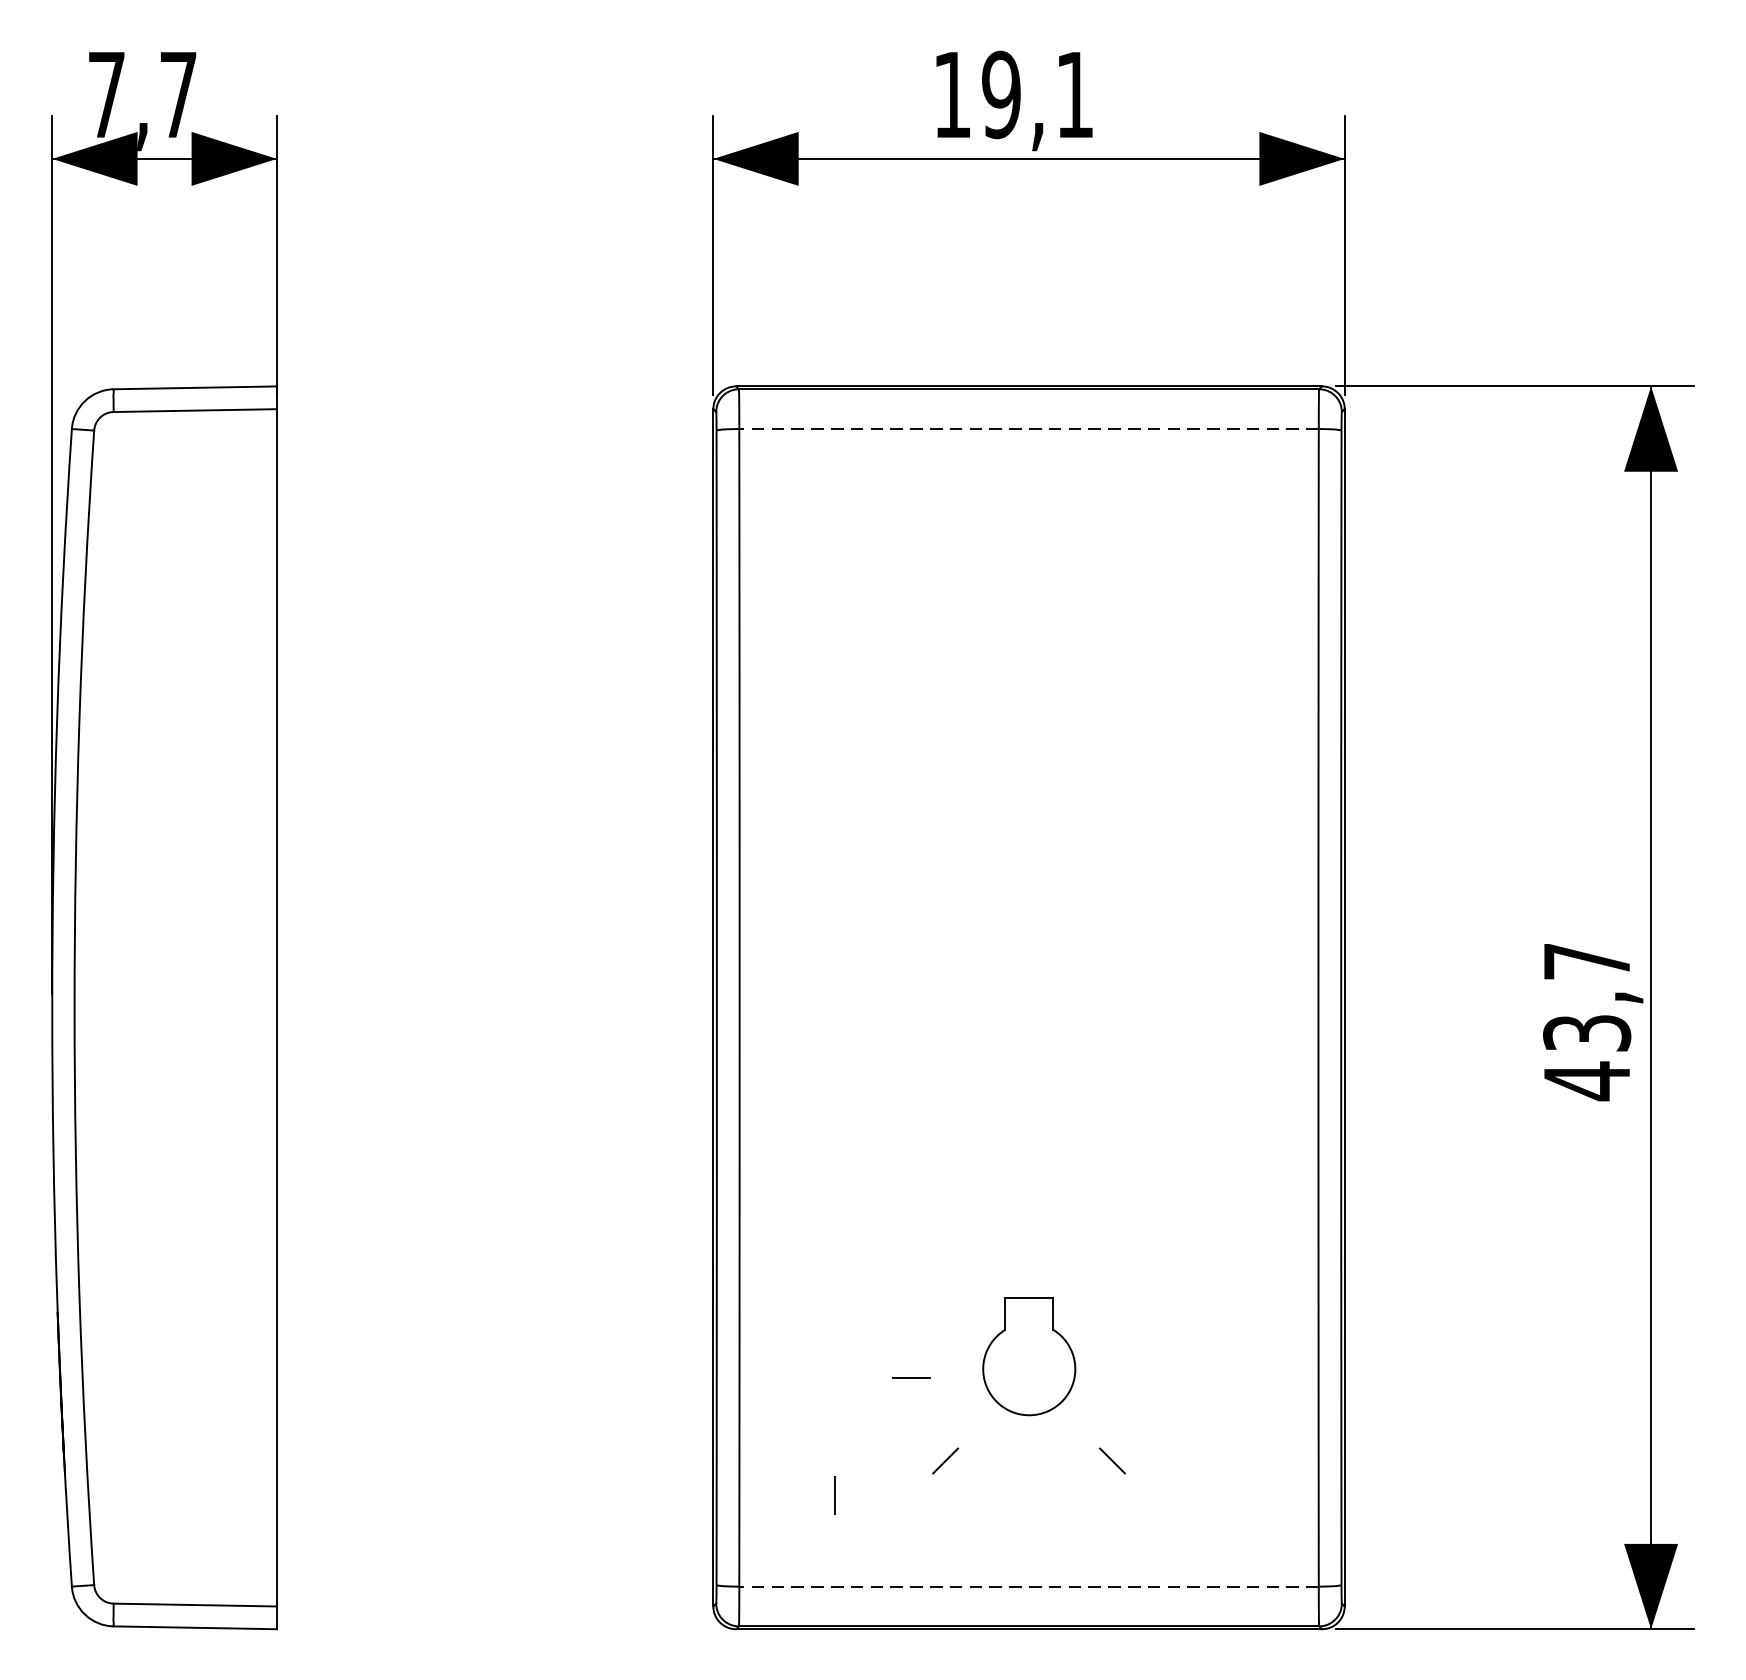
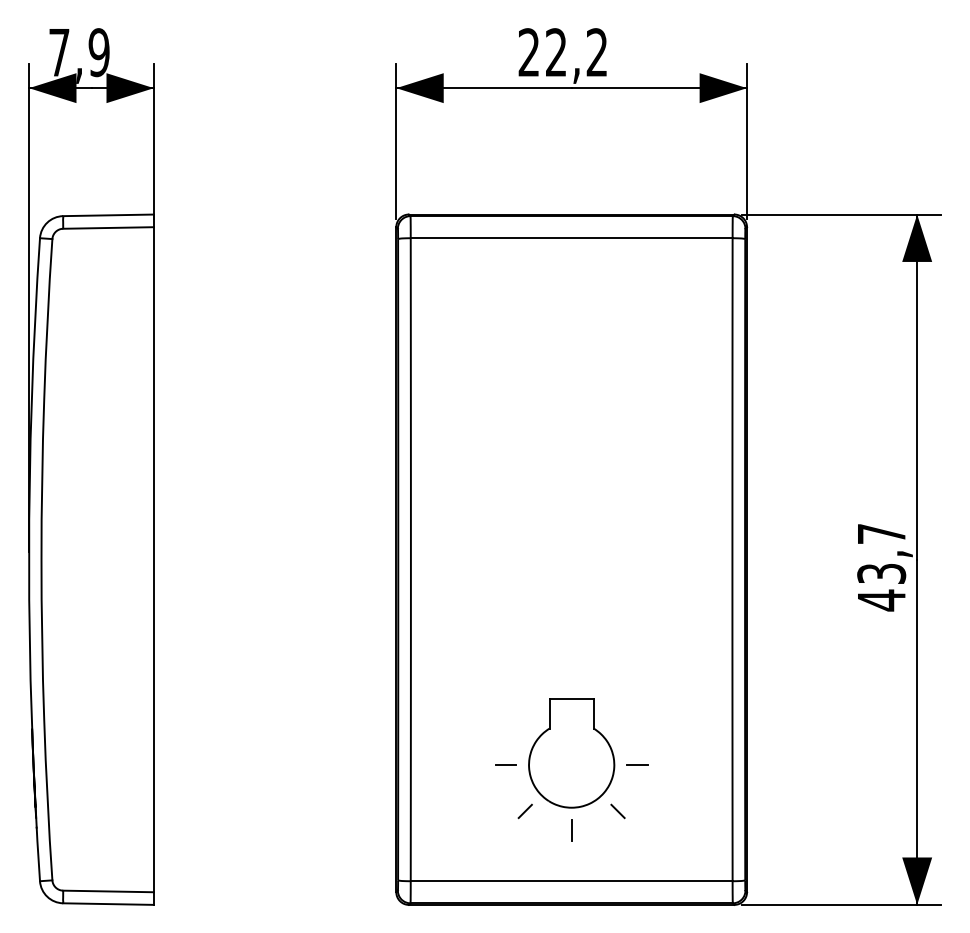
text: (177, 94) -> (98, 52), 7,7 -> 7,9
text: (1012, 94) -> (562, 52), 19,1 -> 22,2
line: (1028, 429) -> (571, 238), dashed -> solid
part: (1028, 1356) -> (571, 753), size x1.67
line: (1147, 1376) -> (637, 764), added
line: (834, 1495) -> (571, 830), moved
line: (1028, 1587) -> (571, 881), dashed -> solid

